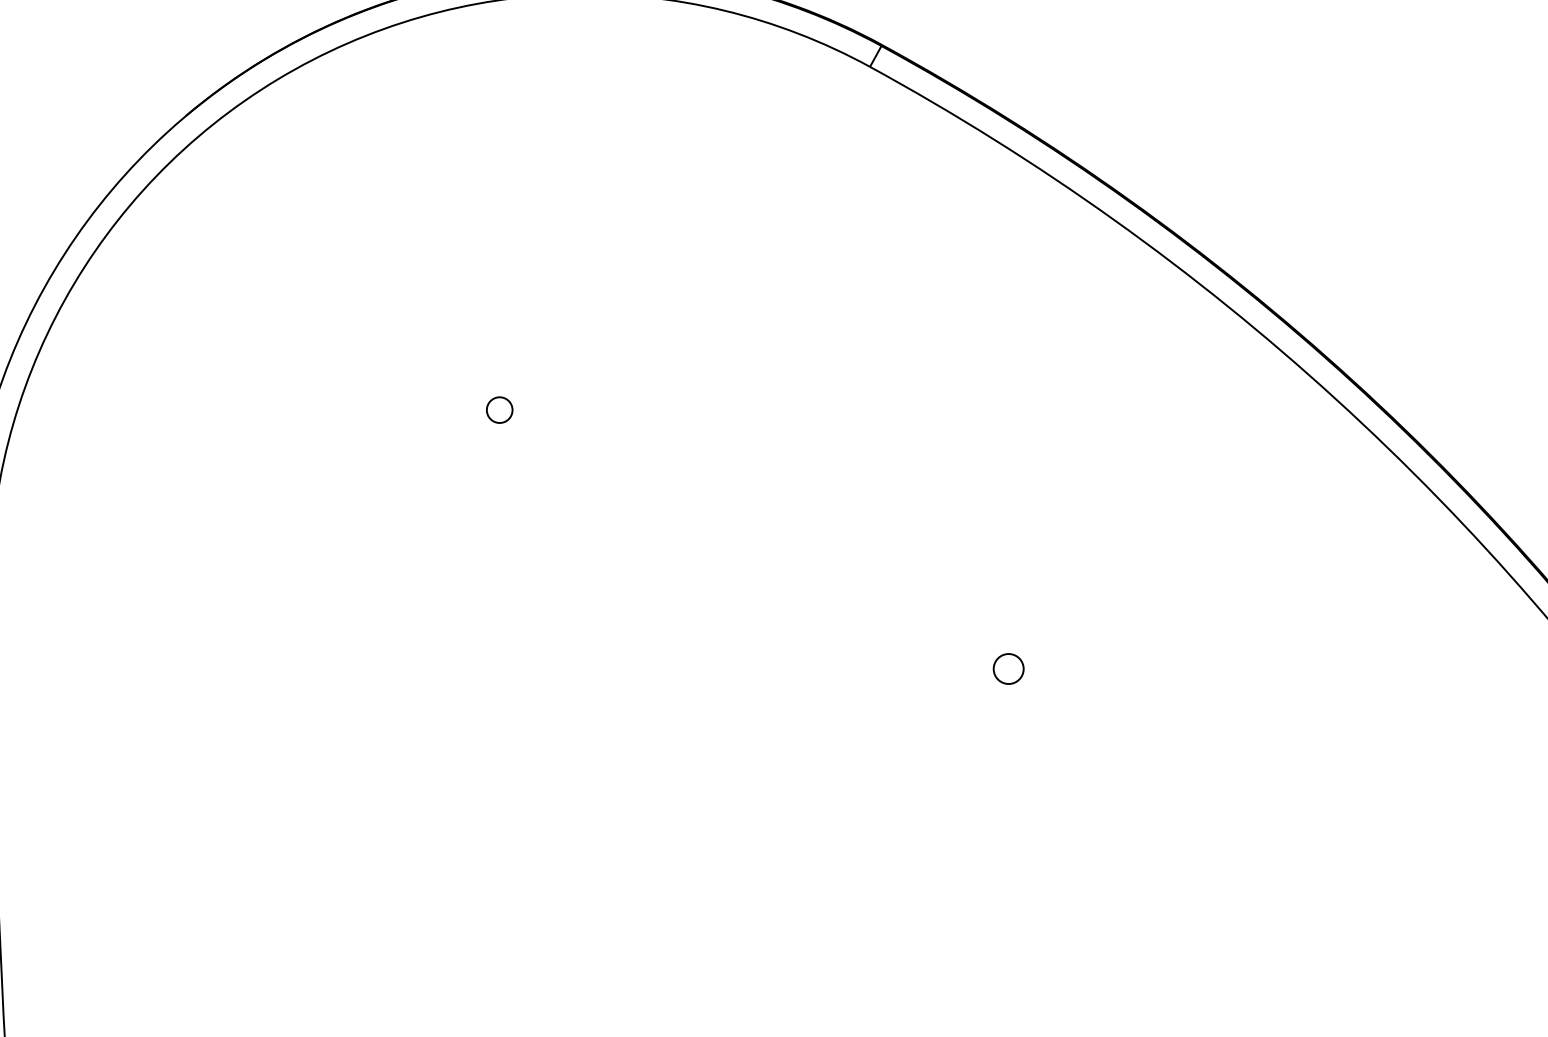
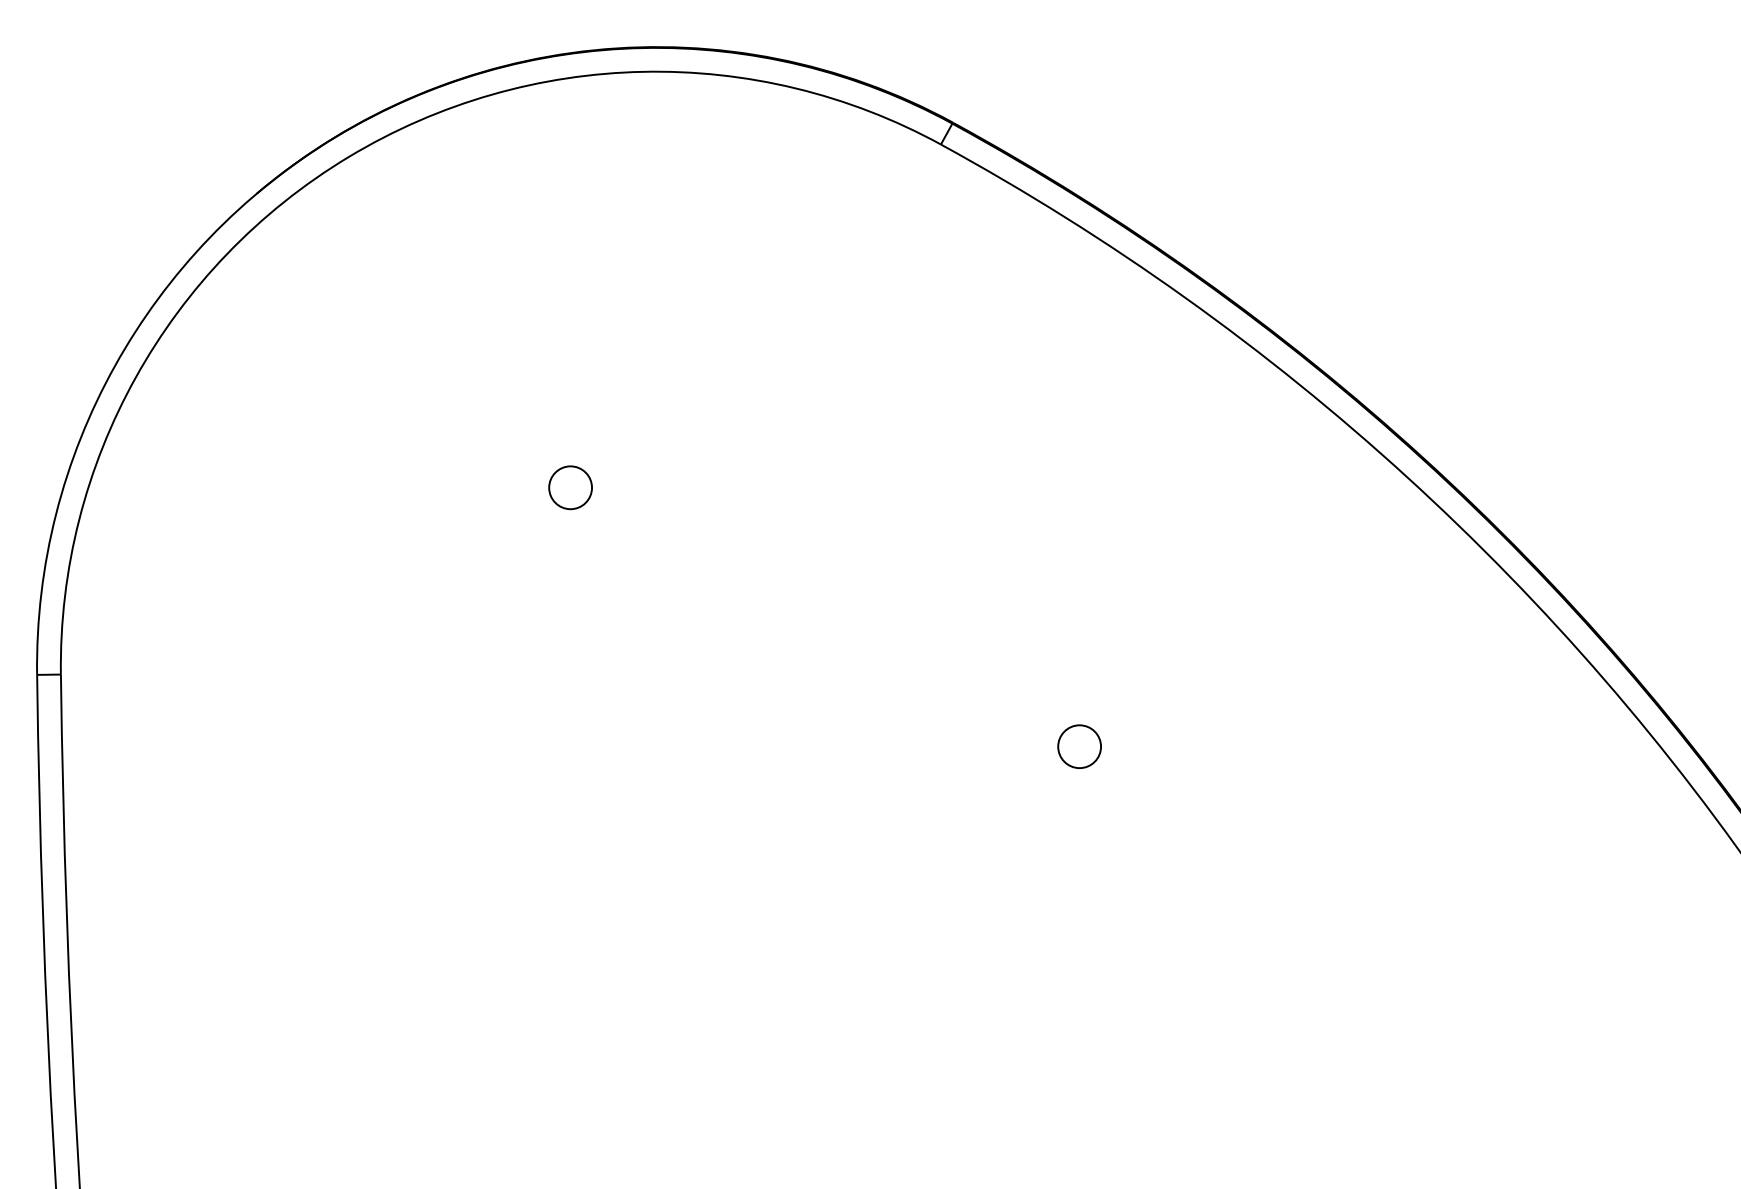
circle: (499, 409) -> (570, 487), size x1.67
circle: (1008, 668) -> (1079, 746), size x1.43

